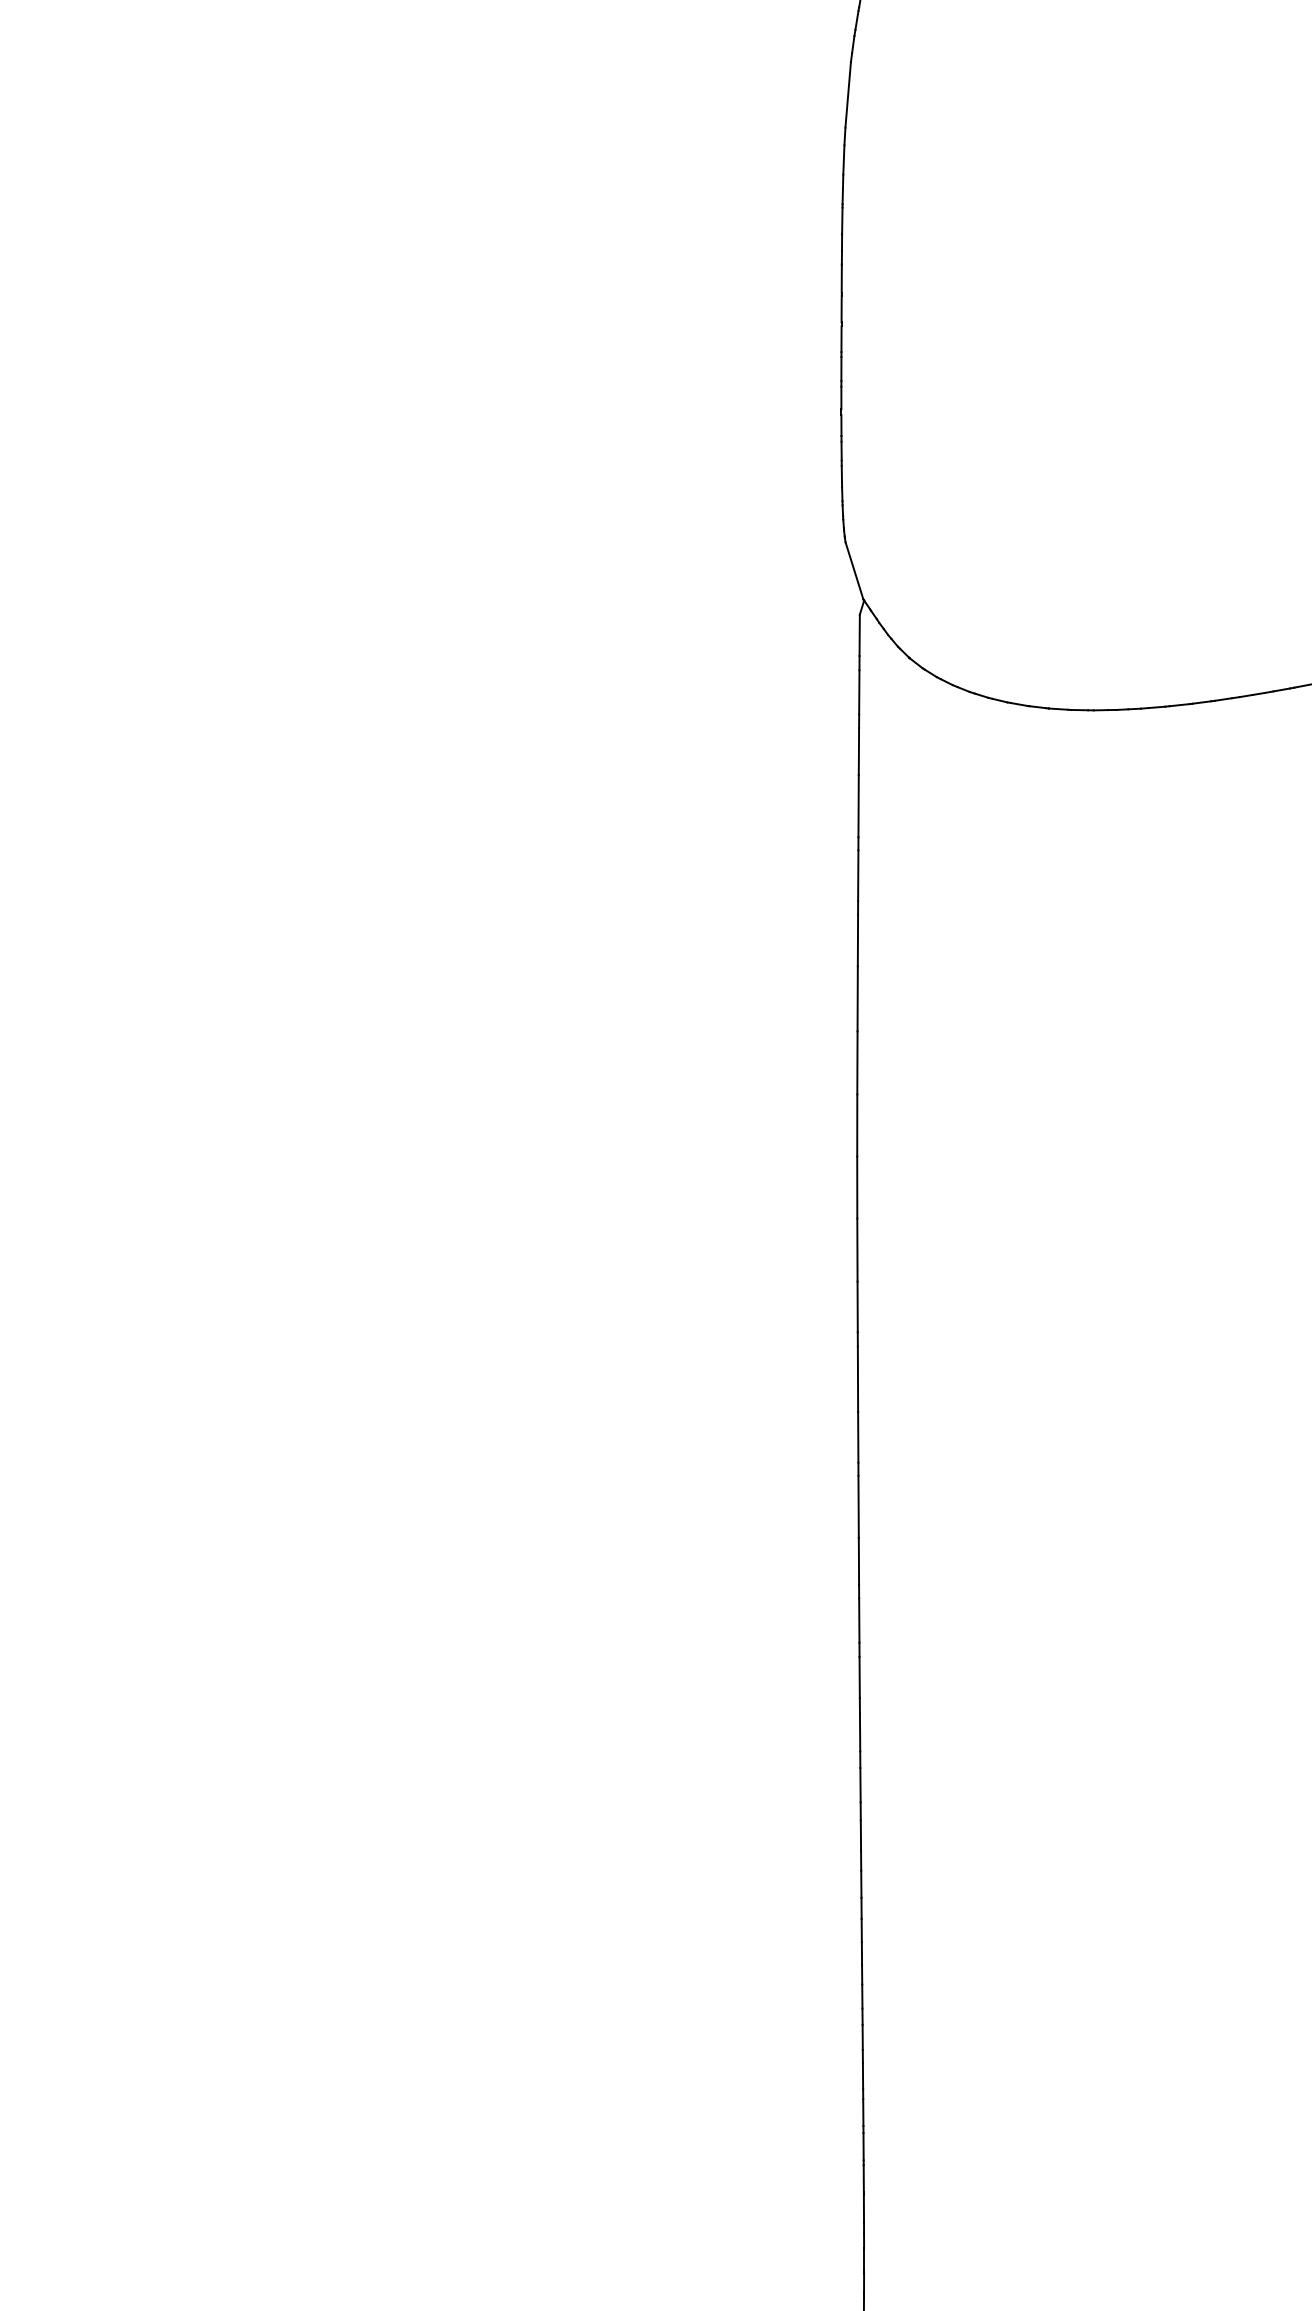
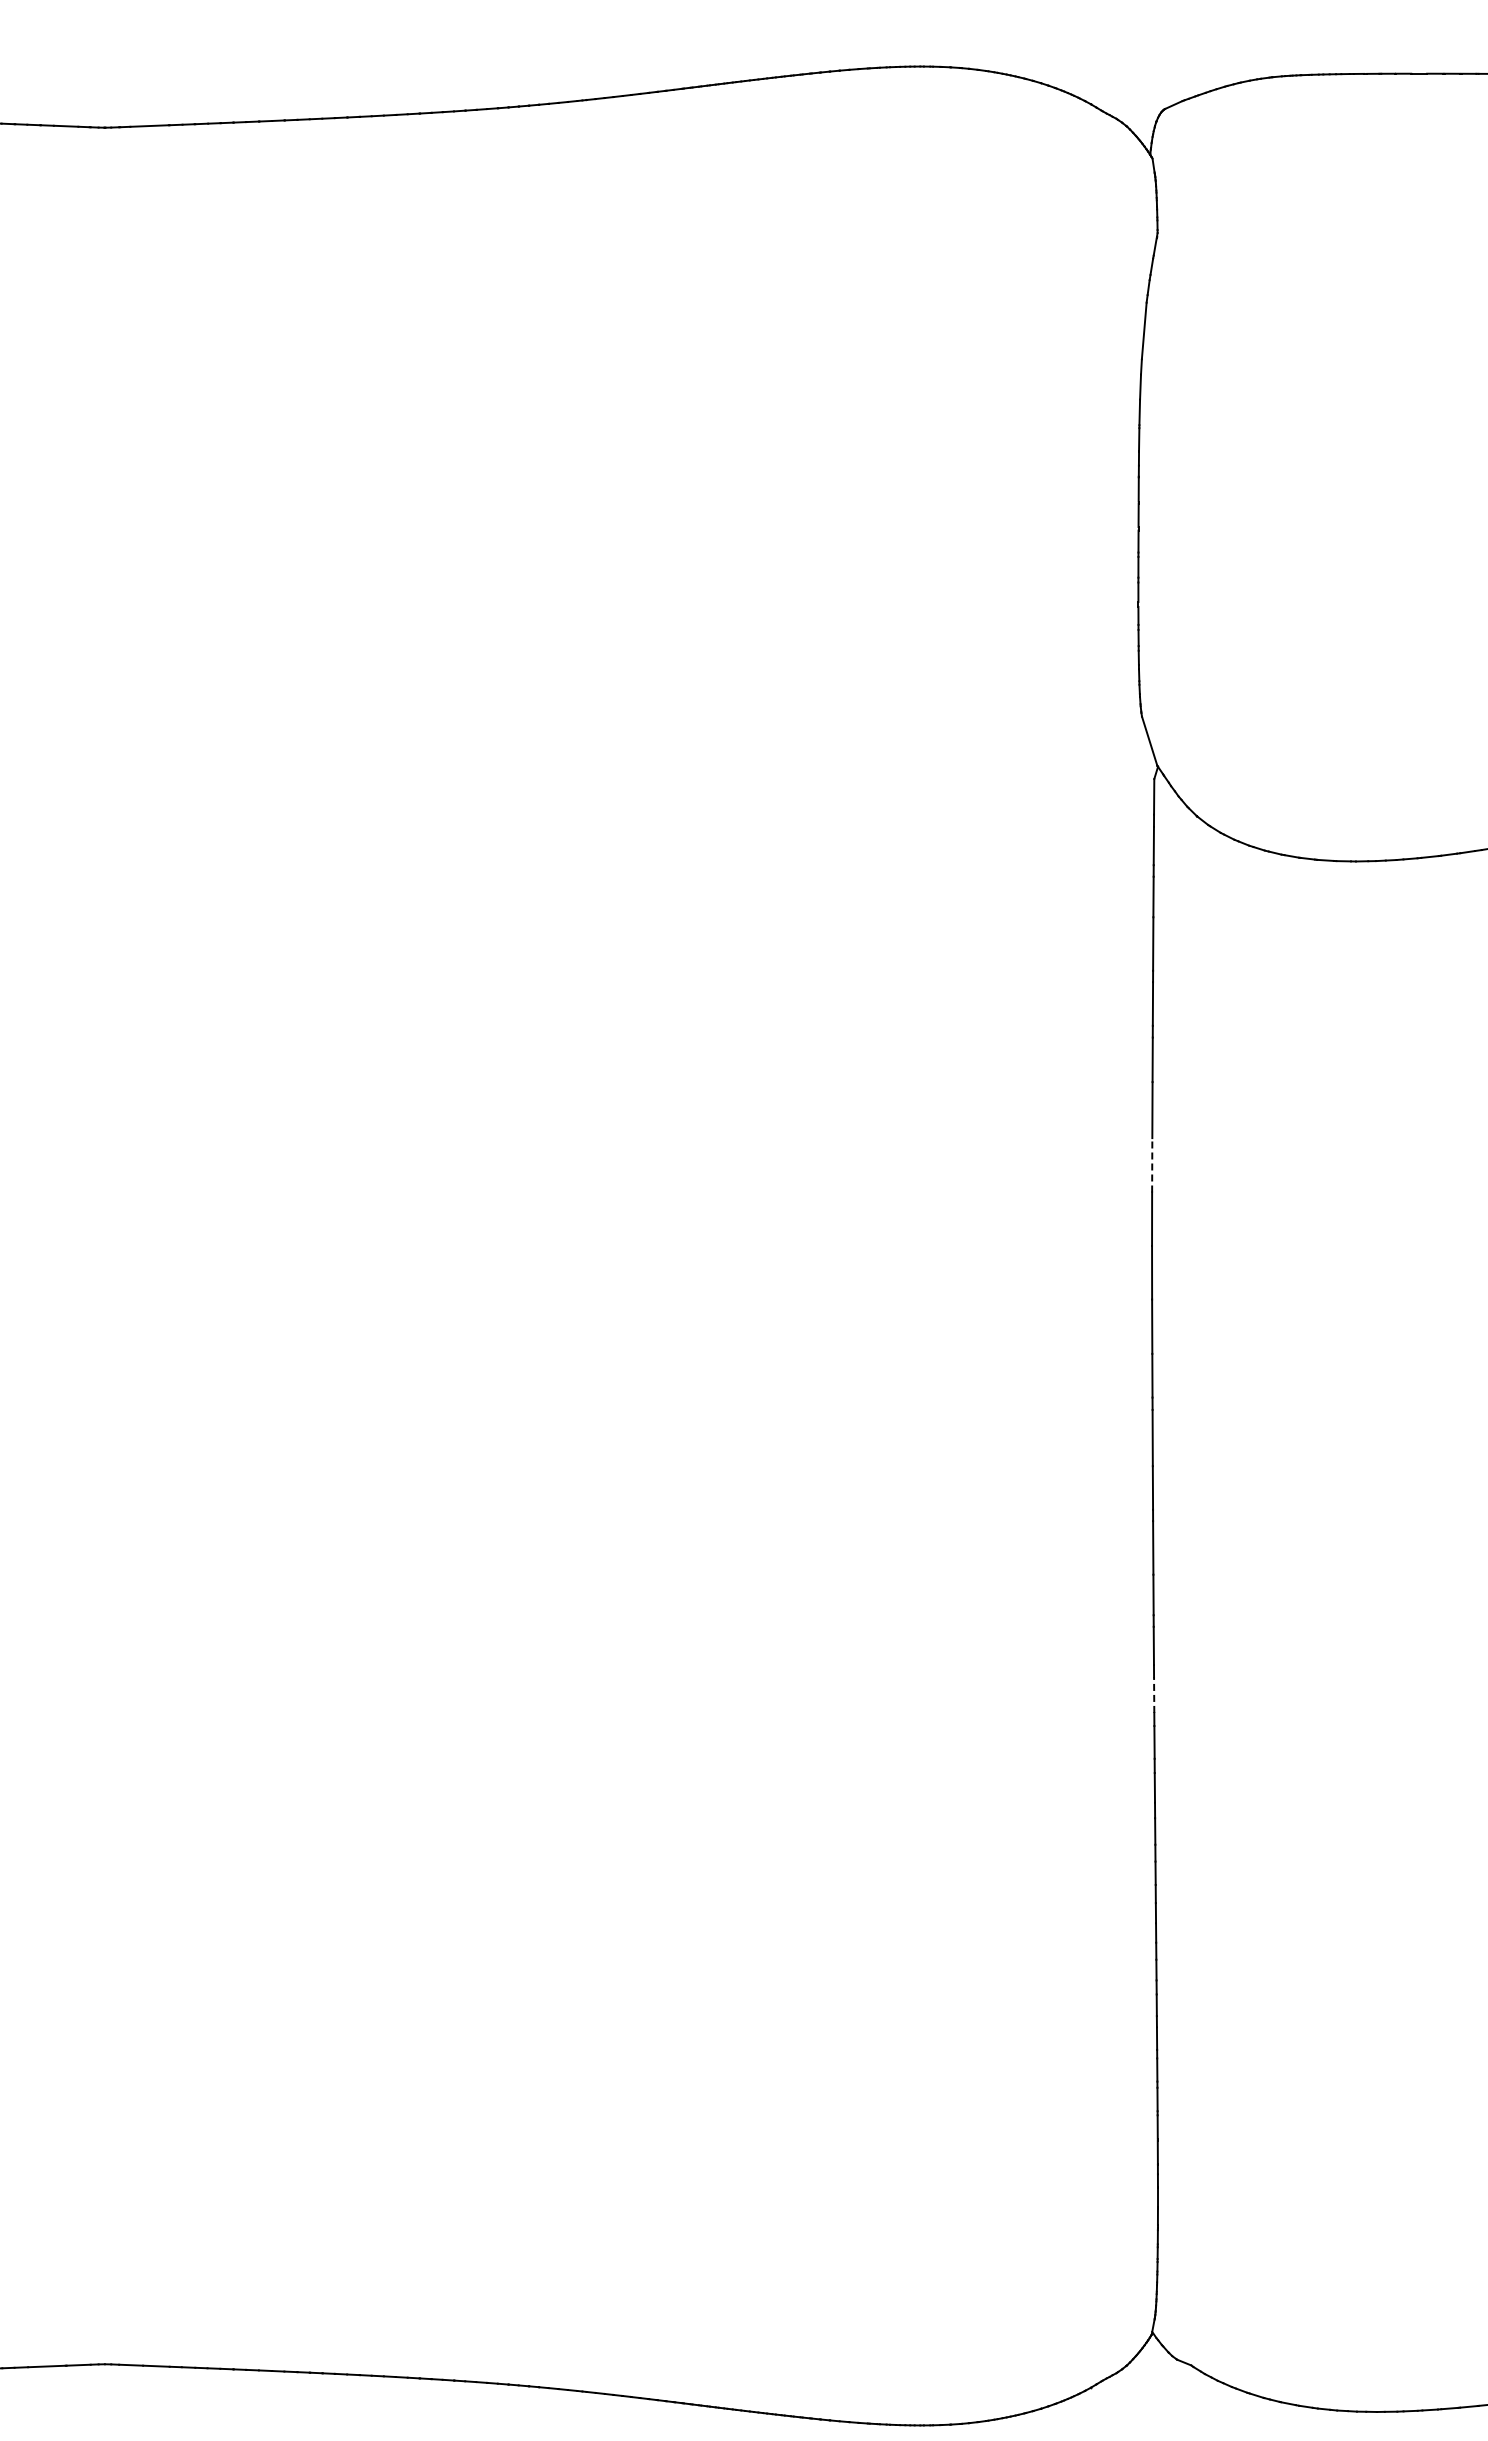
line: (857, 1061) -> (1152, 1164), solid -> dashed
line: (860, 1678) -> (1154, 1695), solid -> dashed

